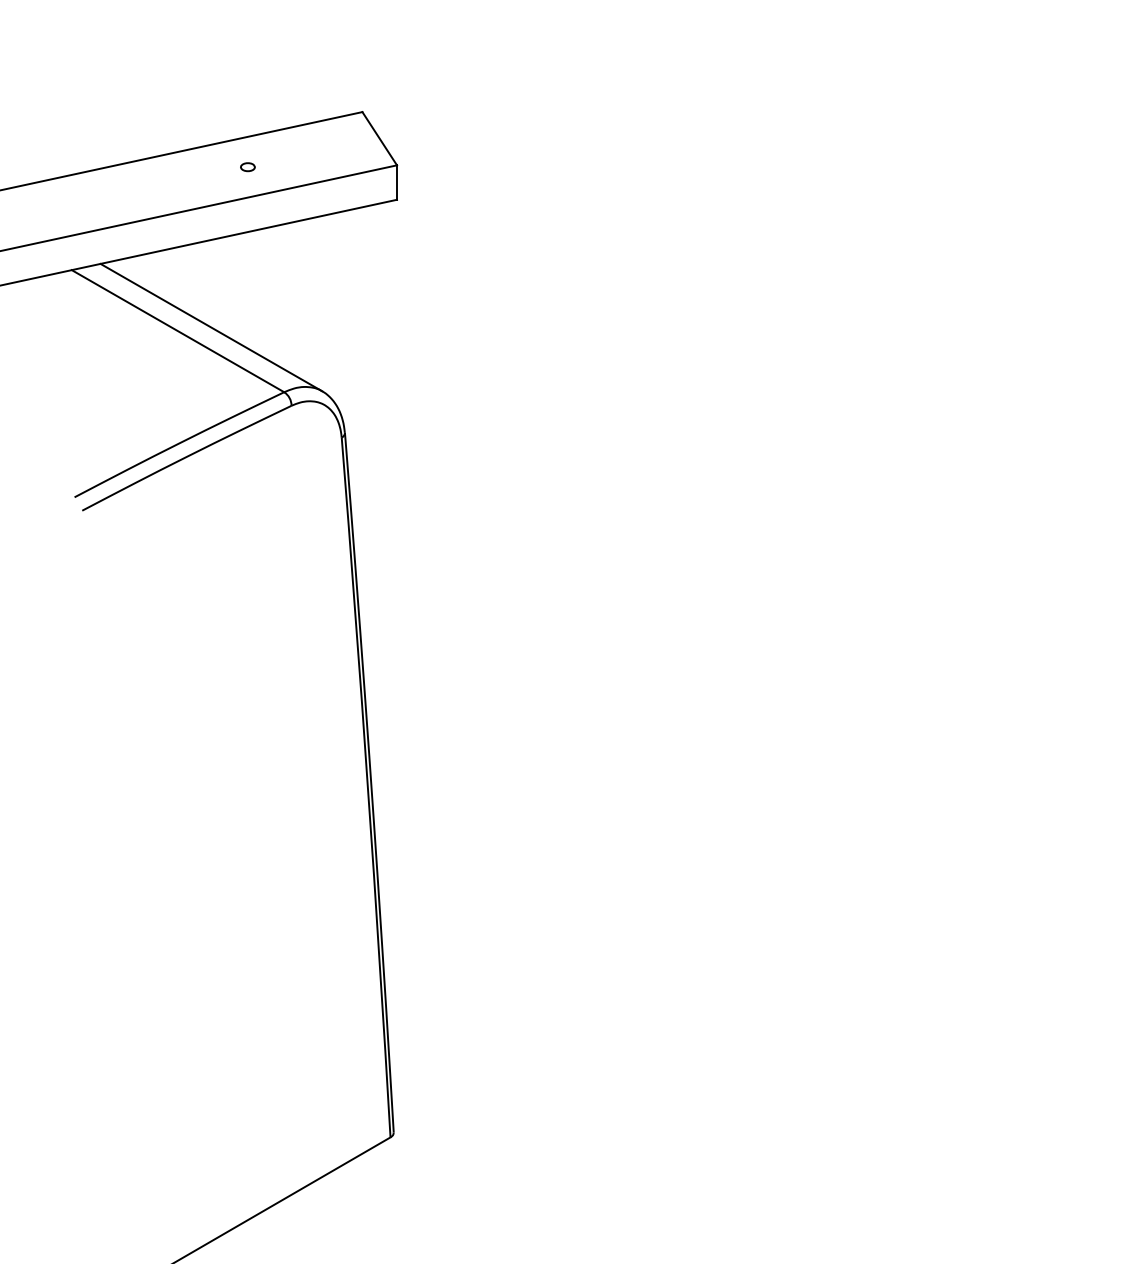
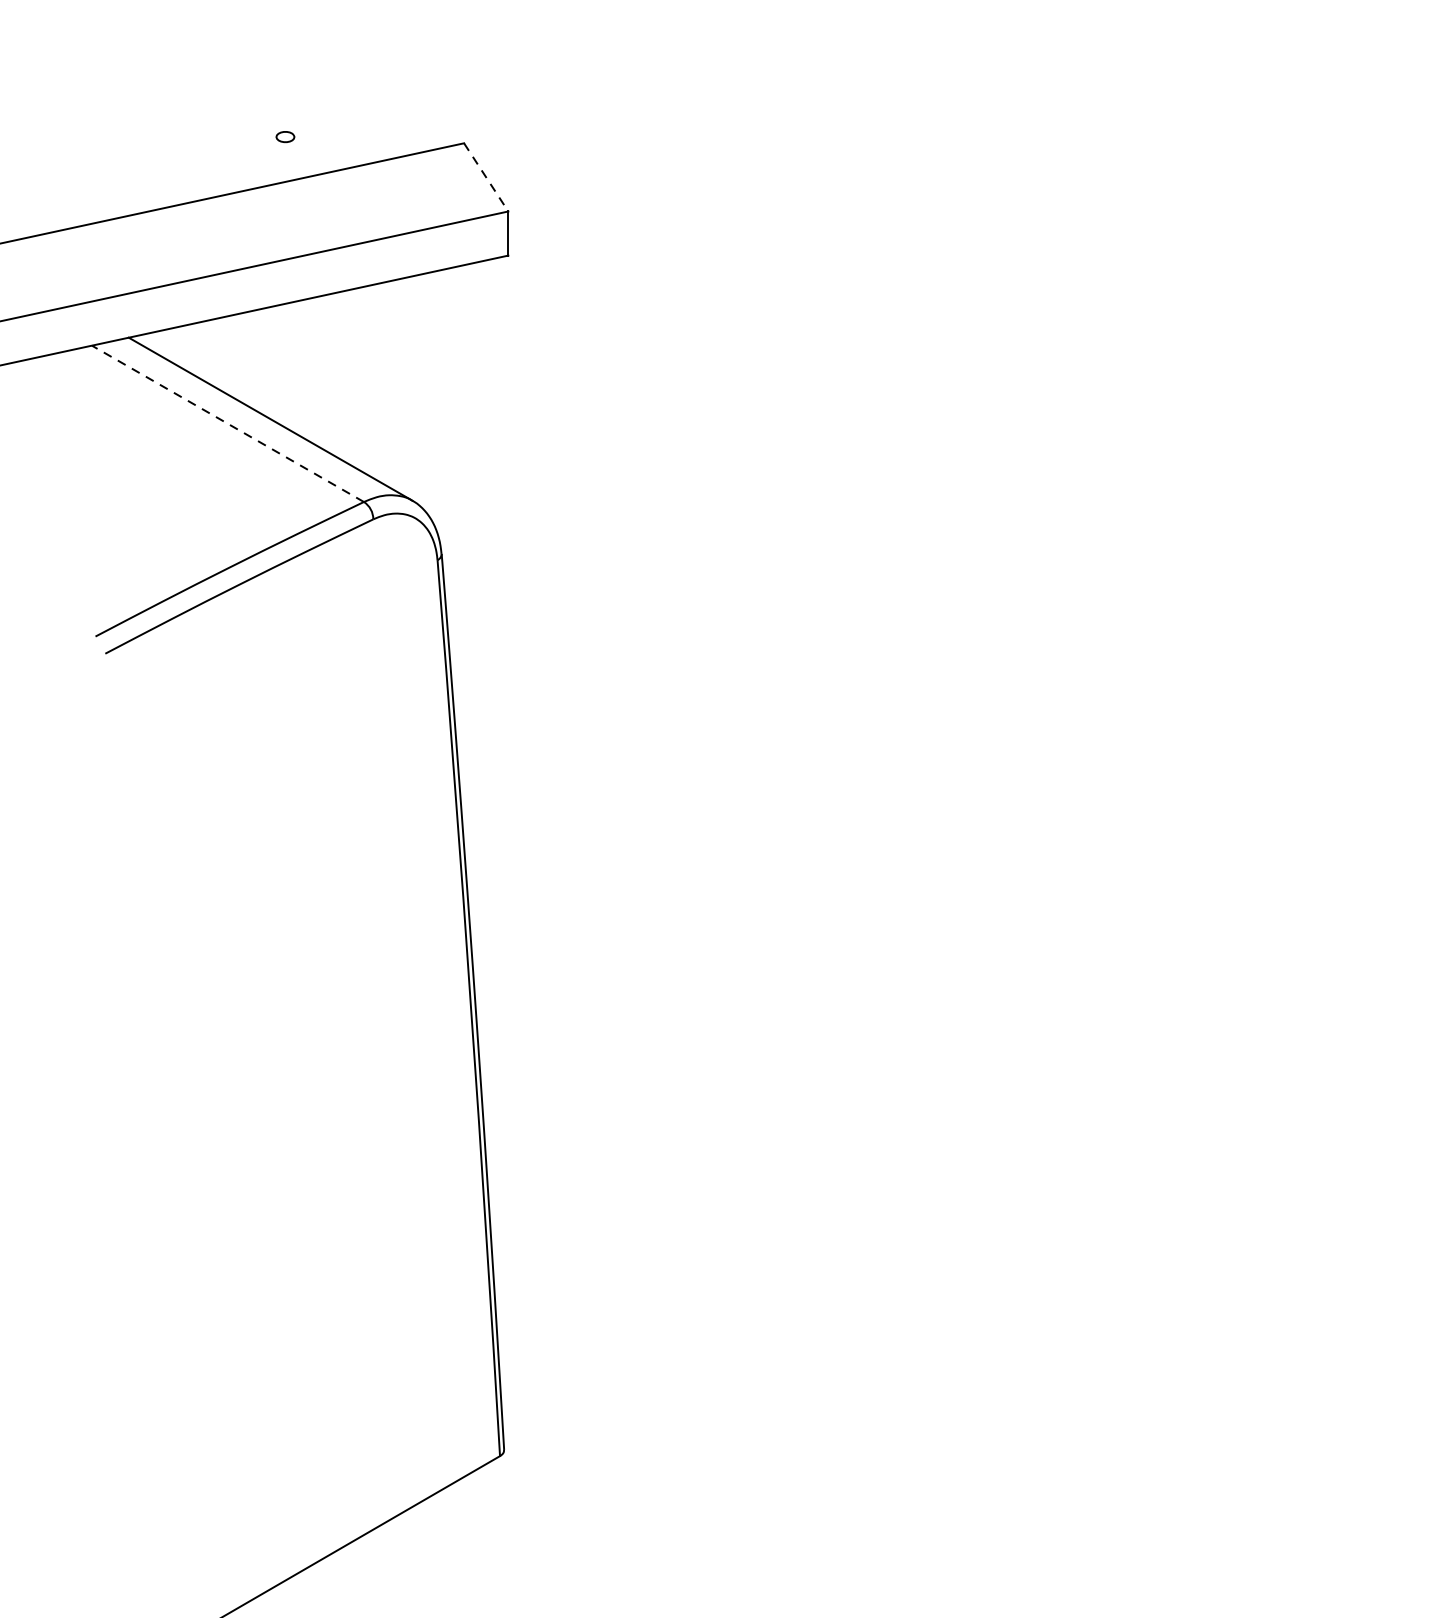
line: (379, 138) -> (485, 177), solid -> dashed
part: (247, 167) -> (284, 137), moved
line: (178, 331) -> (228, 424), solid -> dashed

